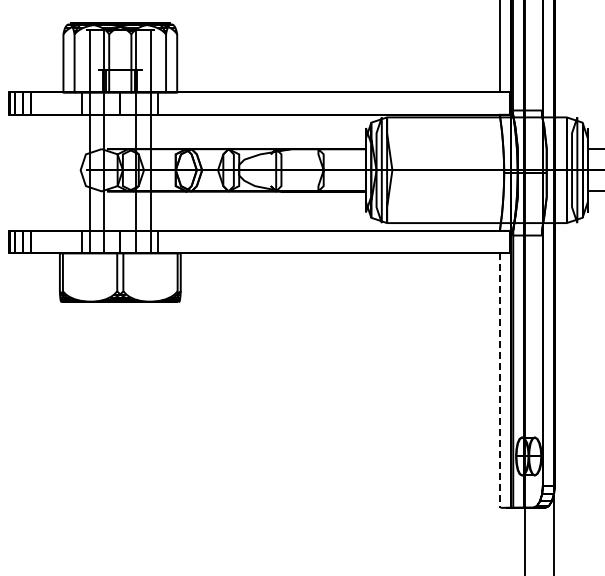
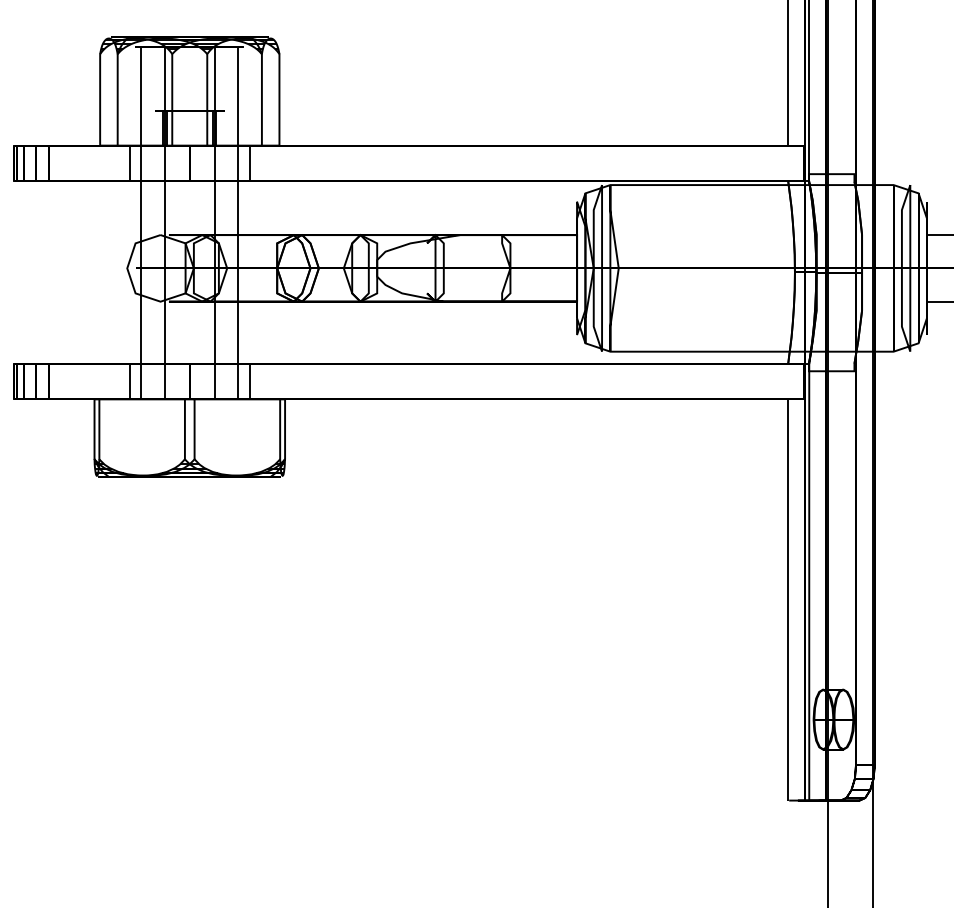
line: (499, 381) -> (787, 601), dashed -> solid

